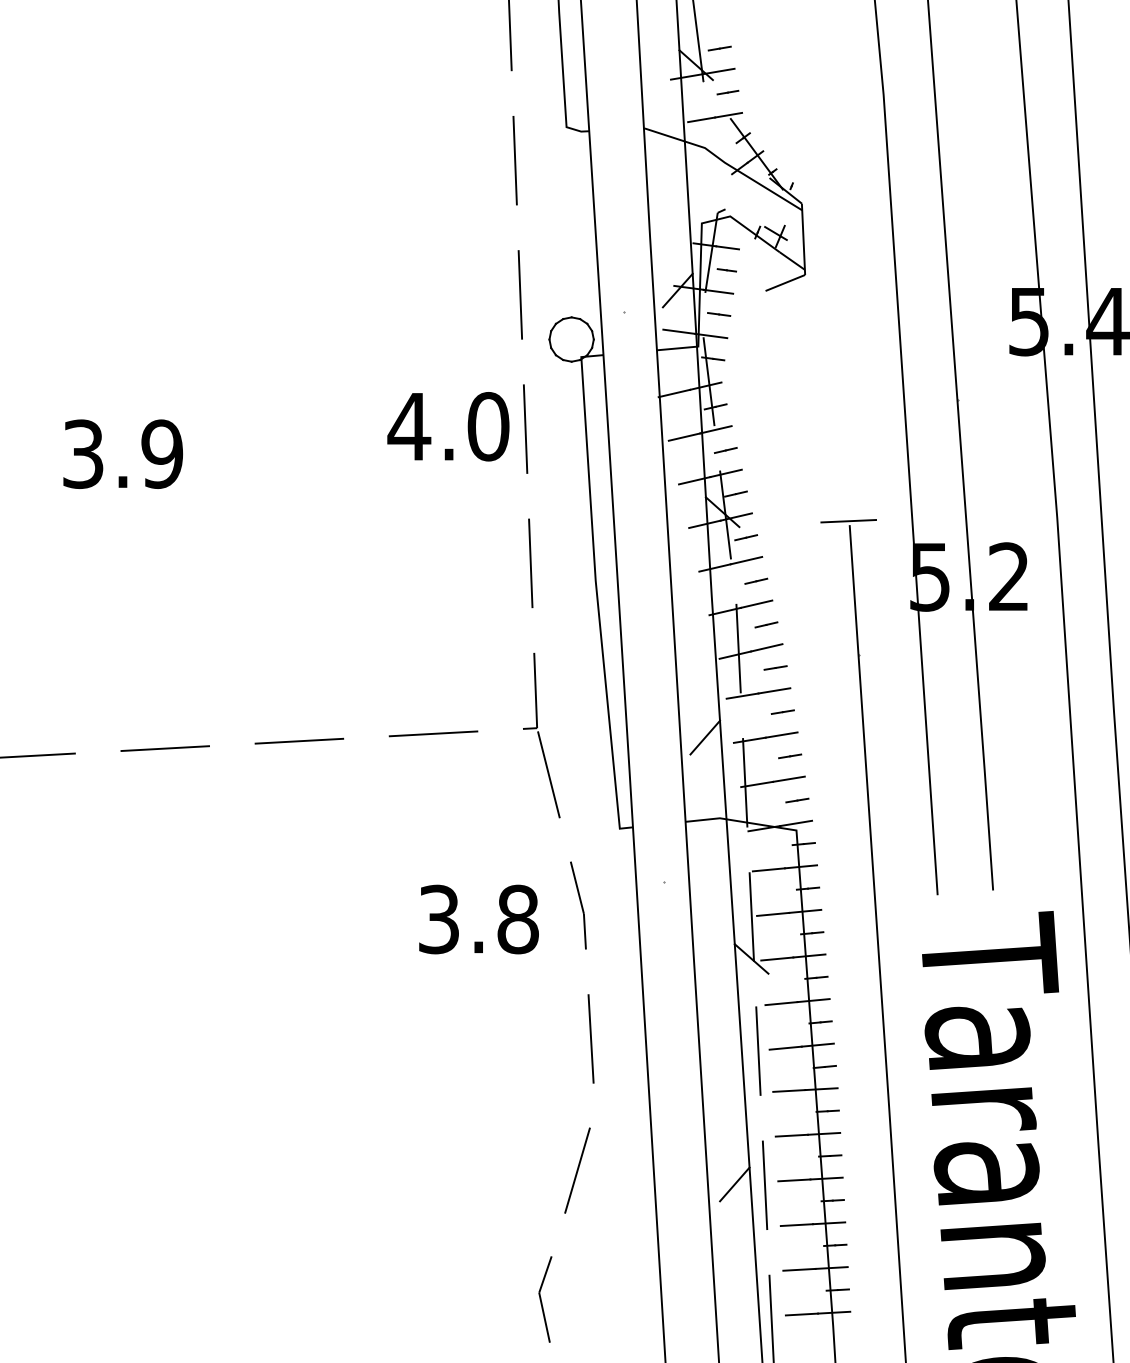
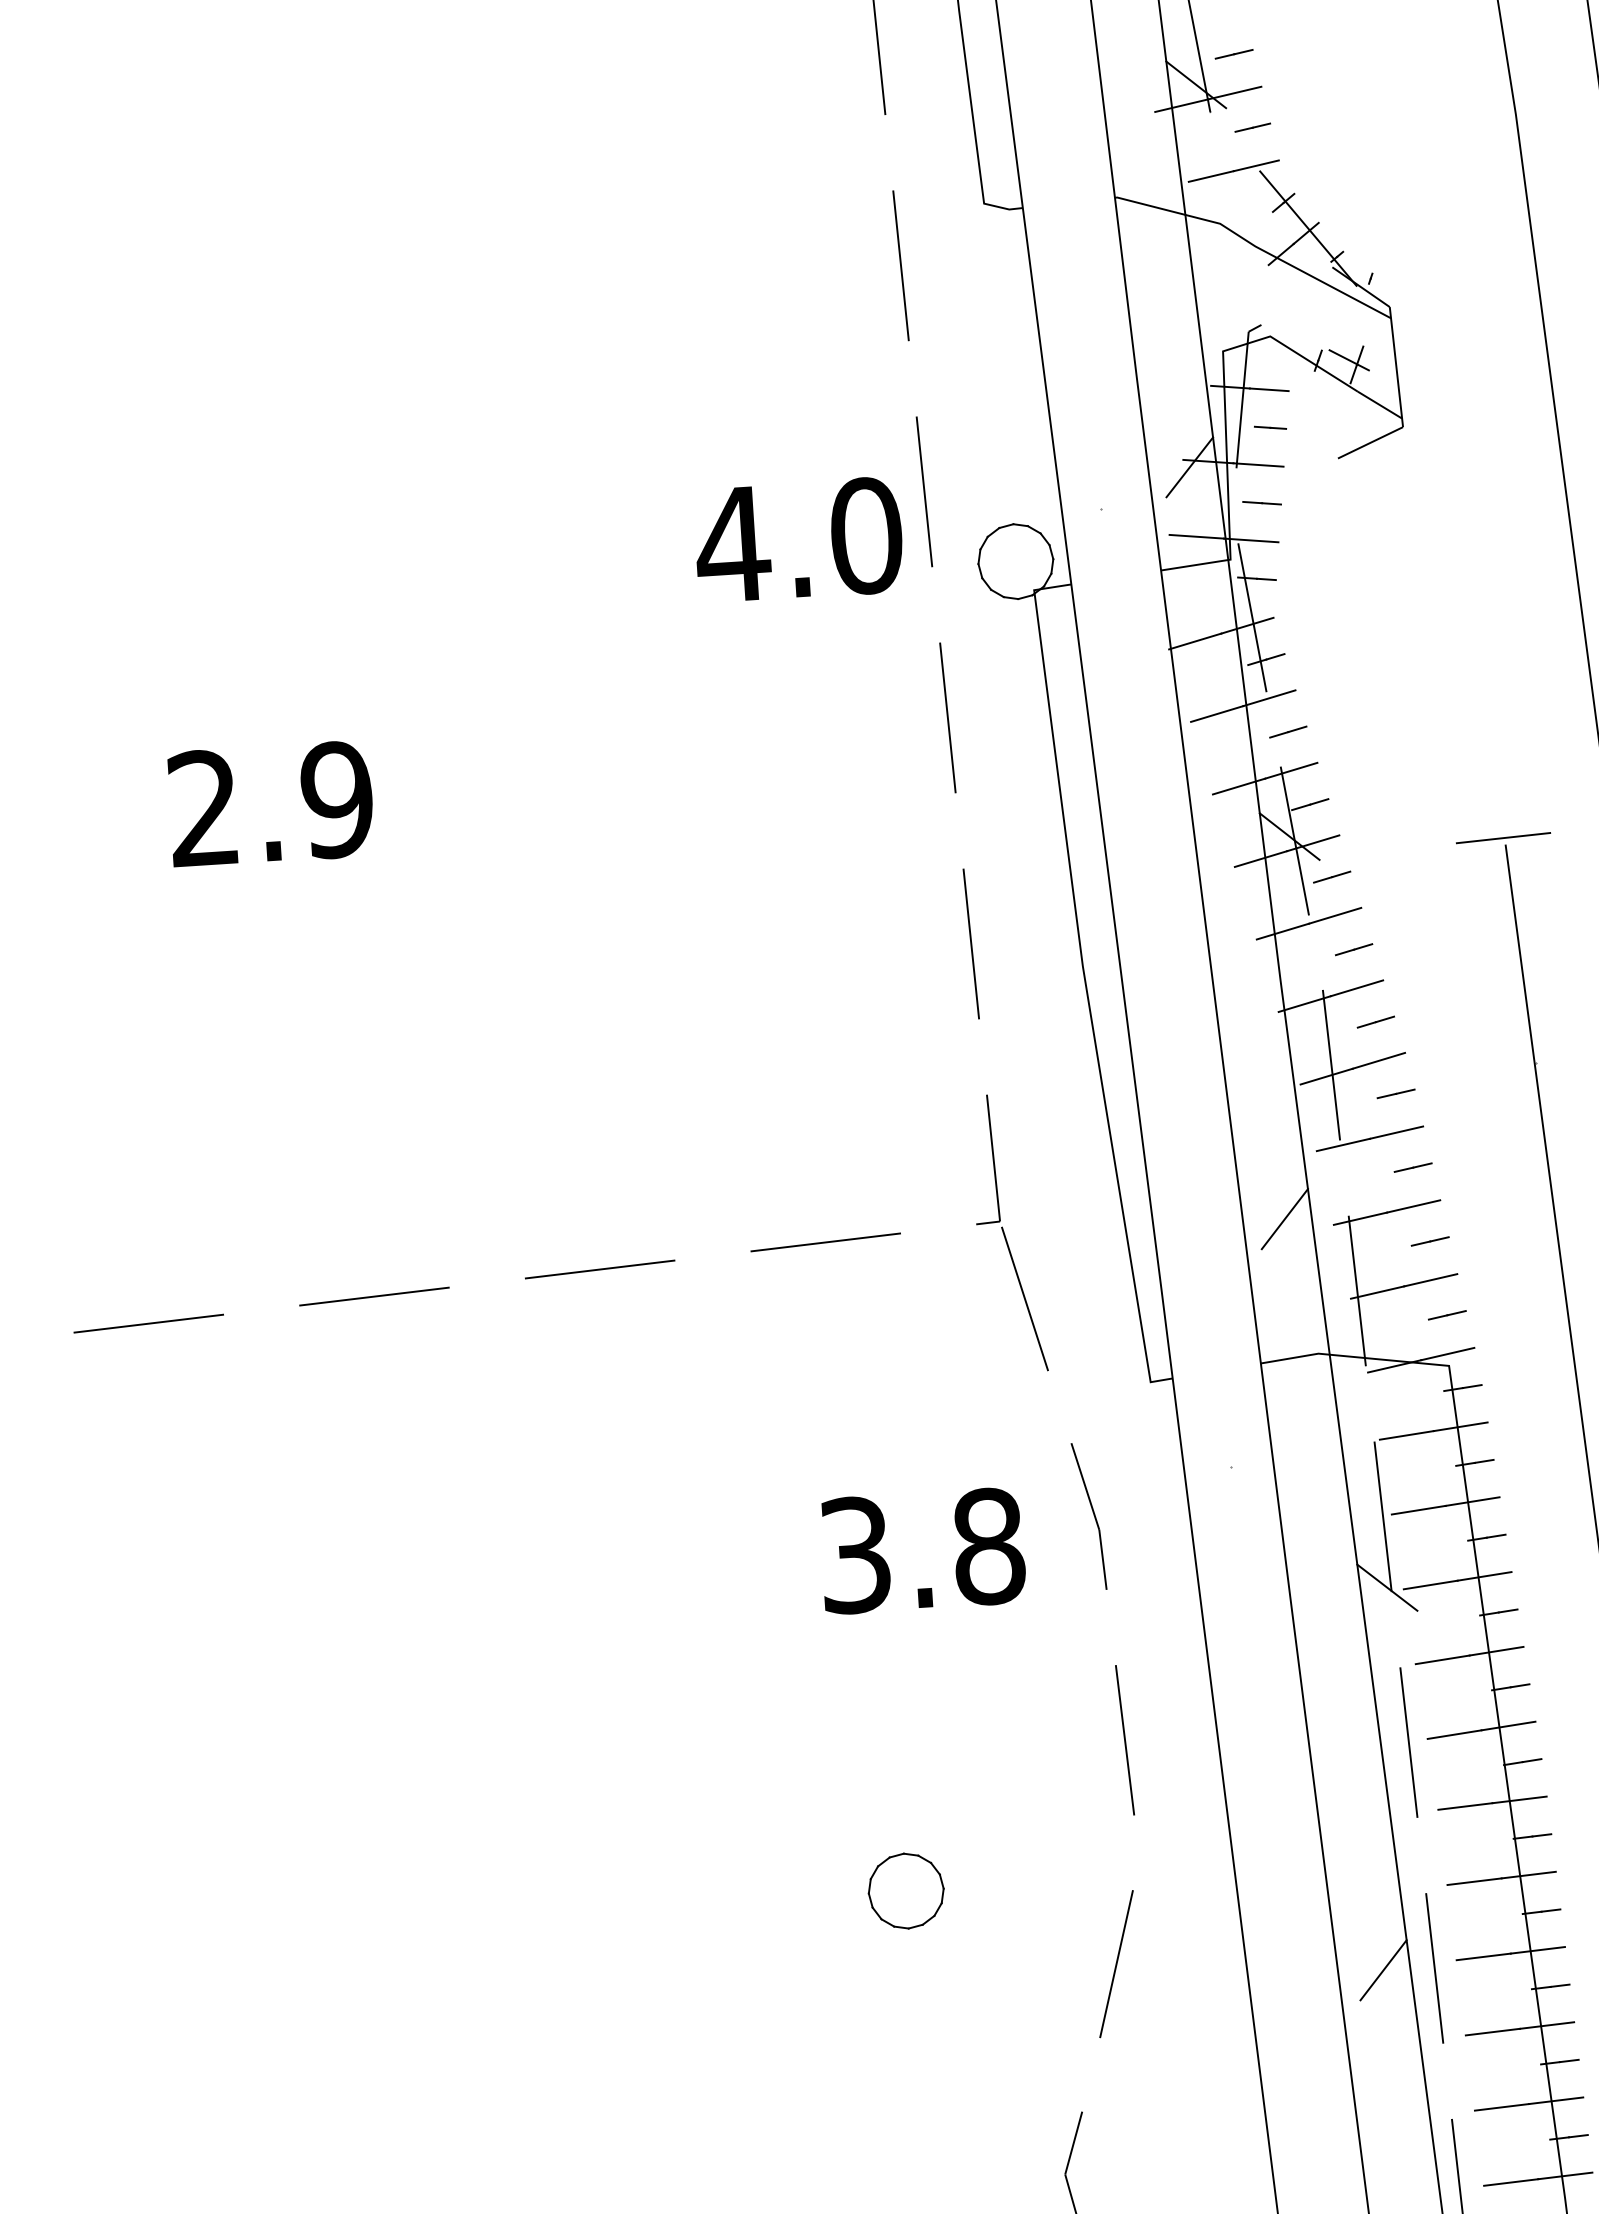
text: (448, 426) -> (798, 539), moved
text: (83, 453) -> (204, 807), 3.9 -> 2.9
part: (456, 1119) -> (906, 1890), added

